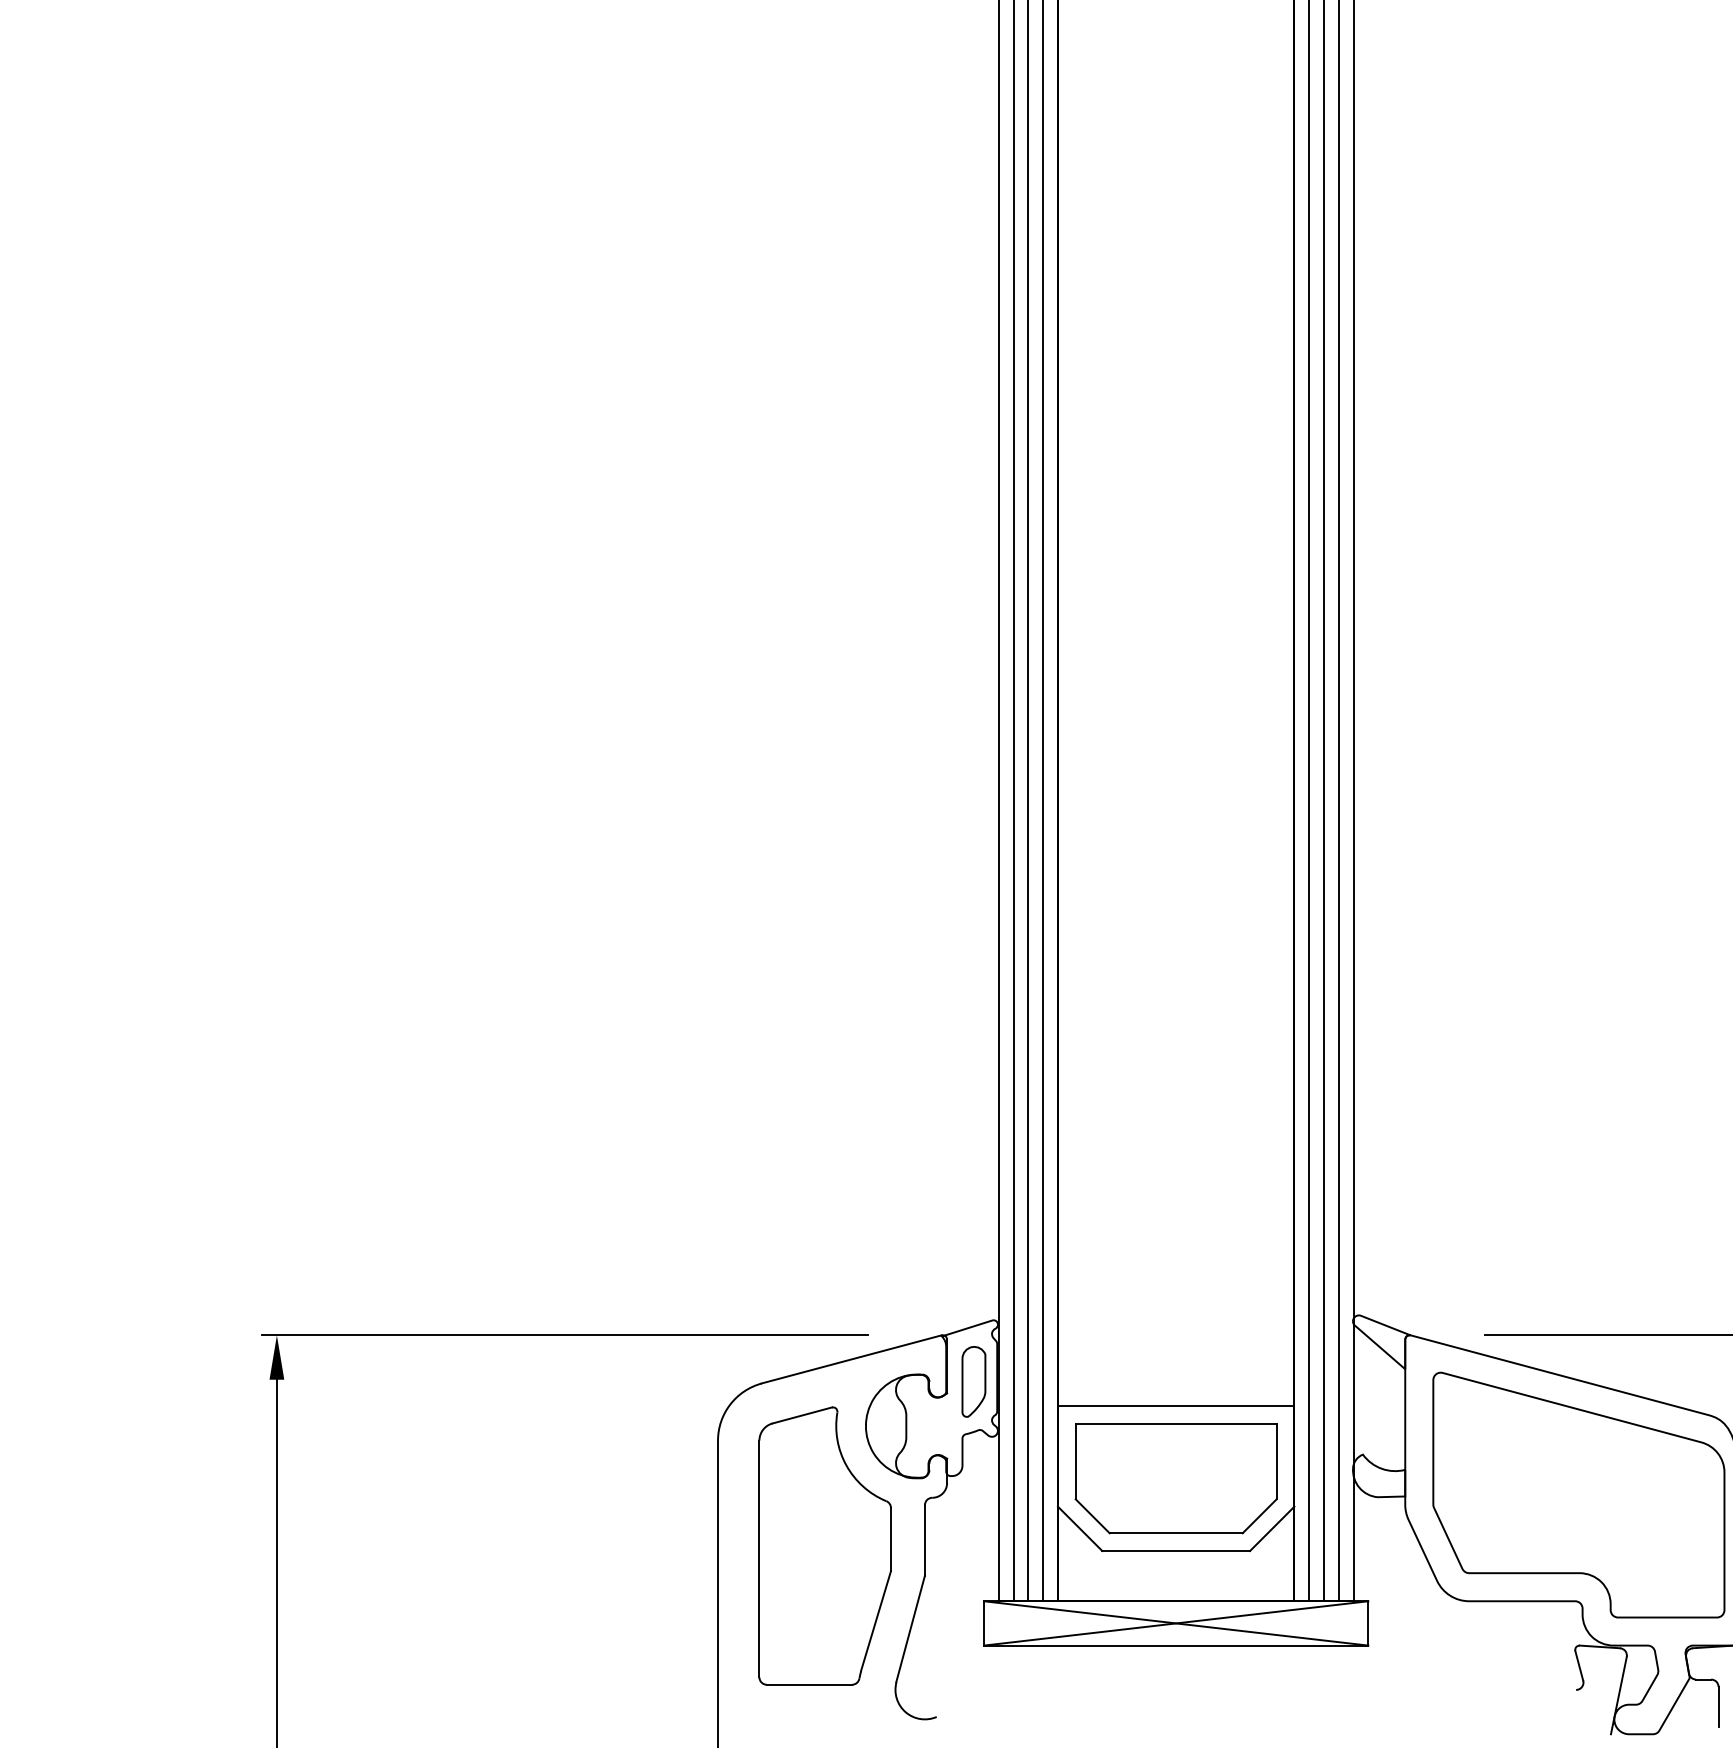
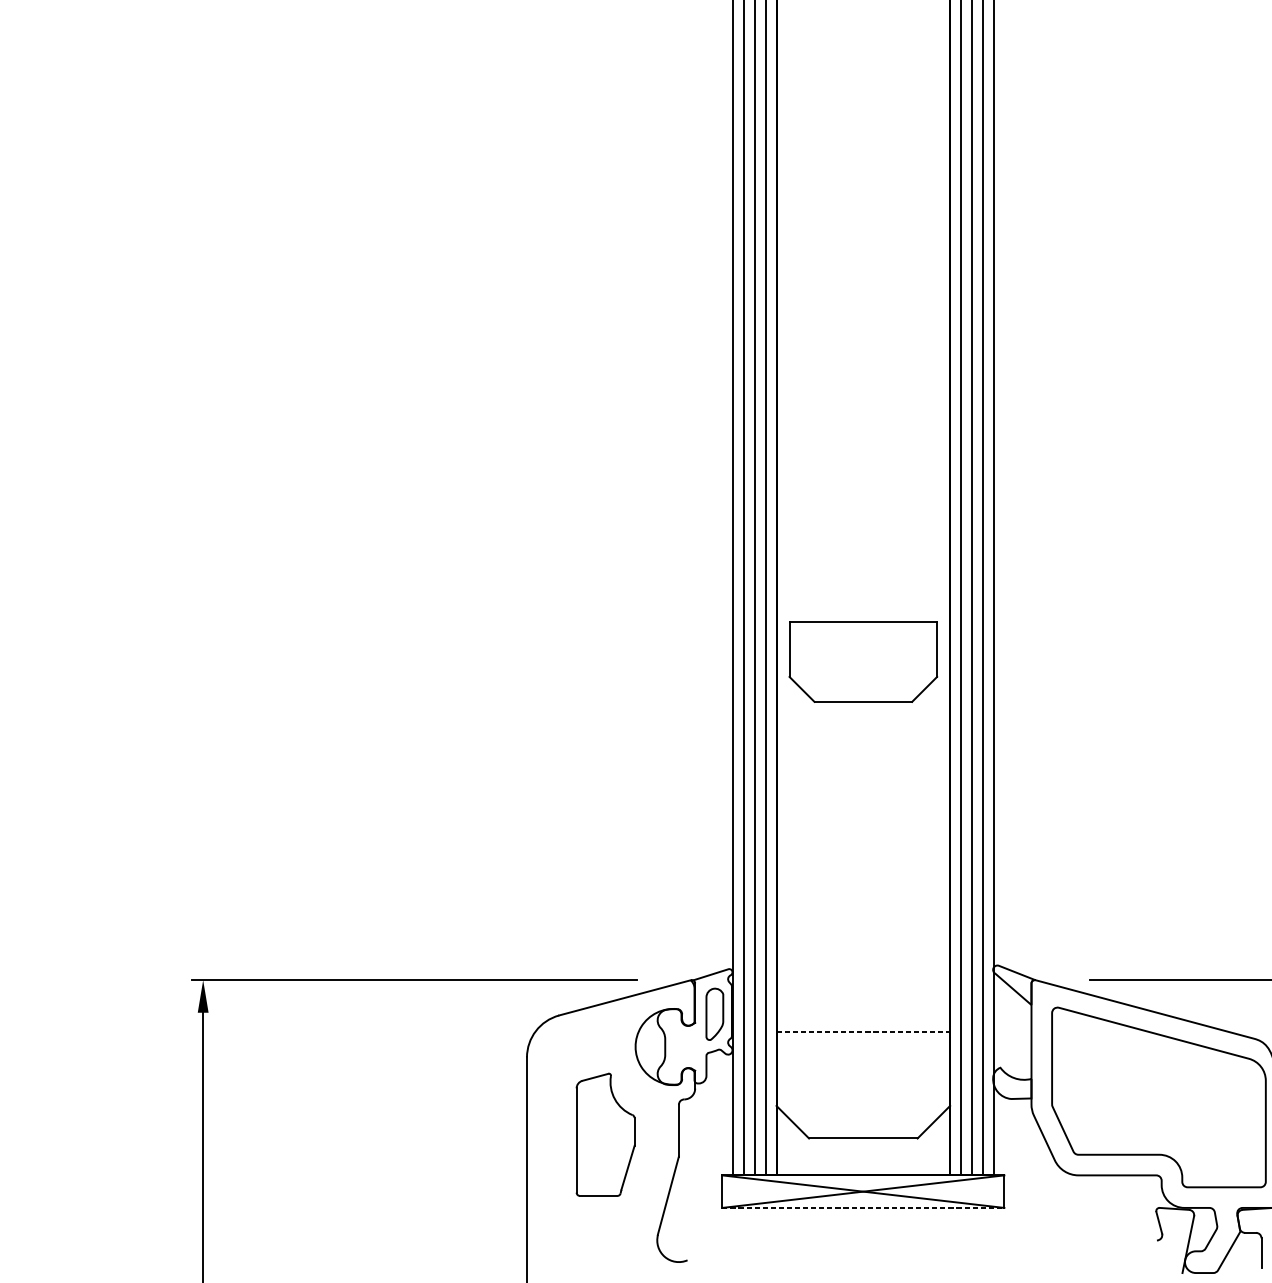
line: (1176, 1406) -> (863, 1032), solid -> dashed
part: (1175, 1478) -> (862, 661), moved
part: (824, 1545) -> (605, 1134), size x0.6
line: (1176, 1645) -> (863, 1207), solid -> dashed

